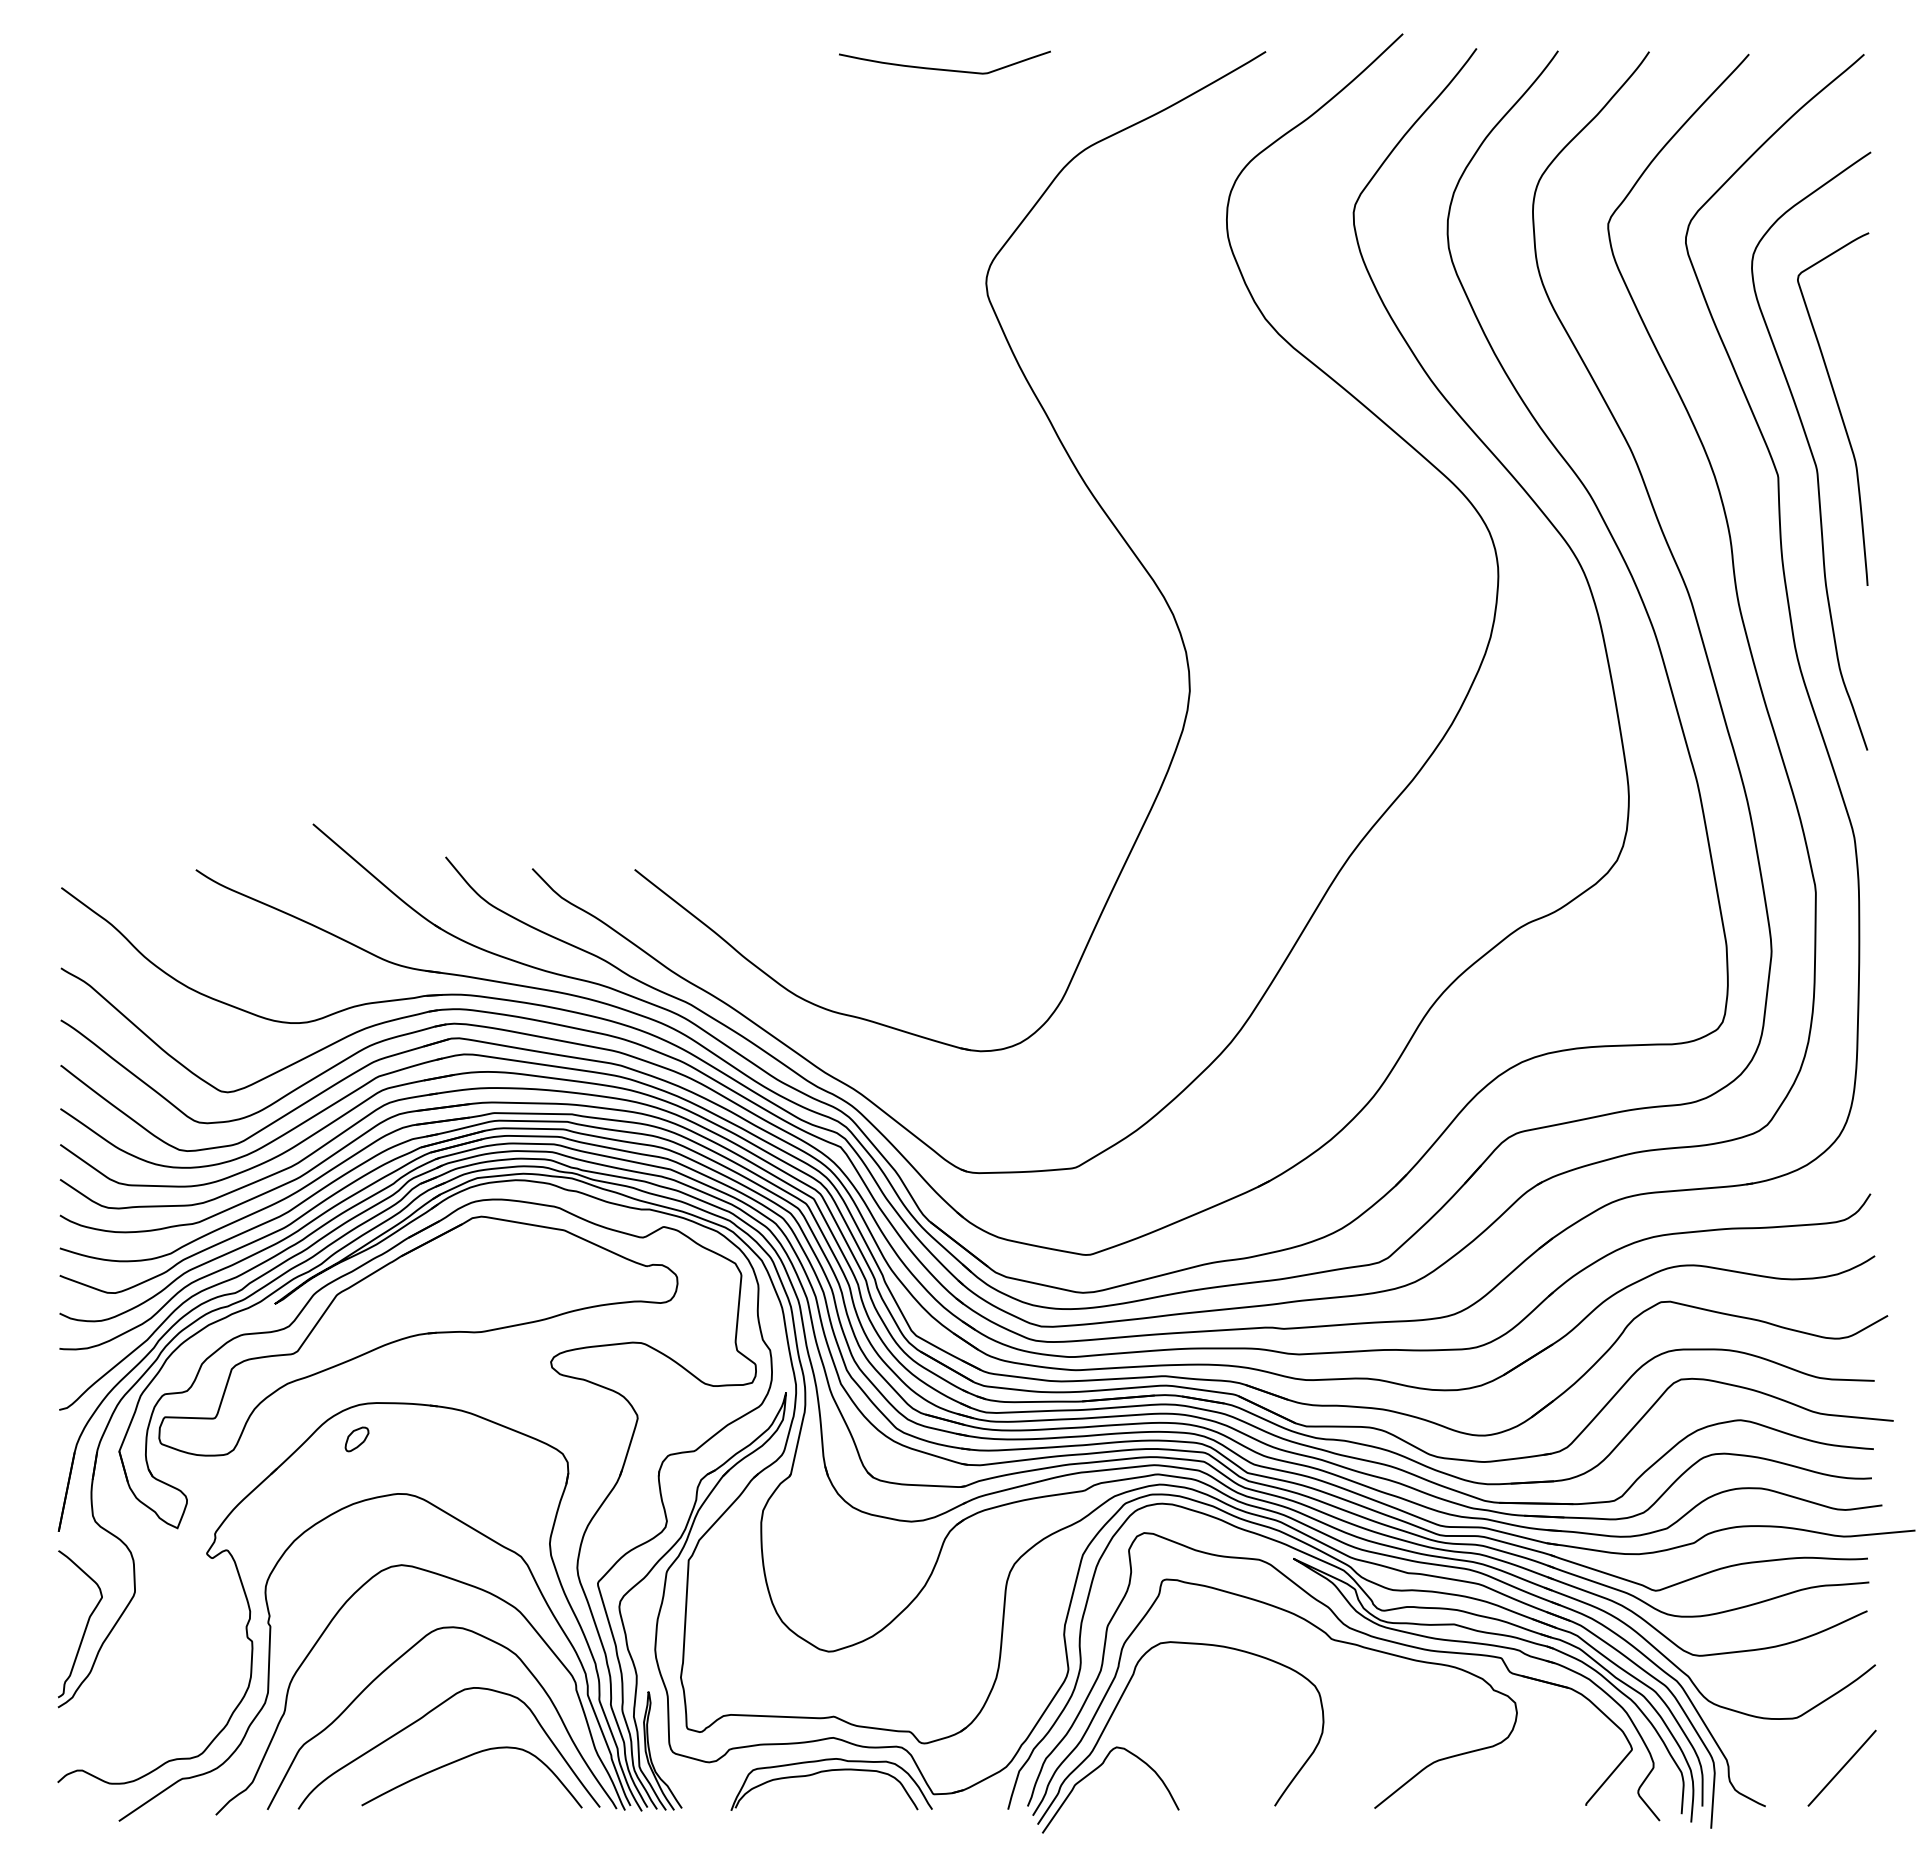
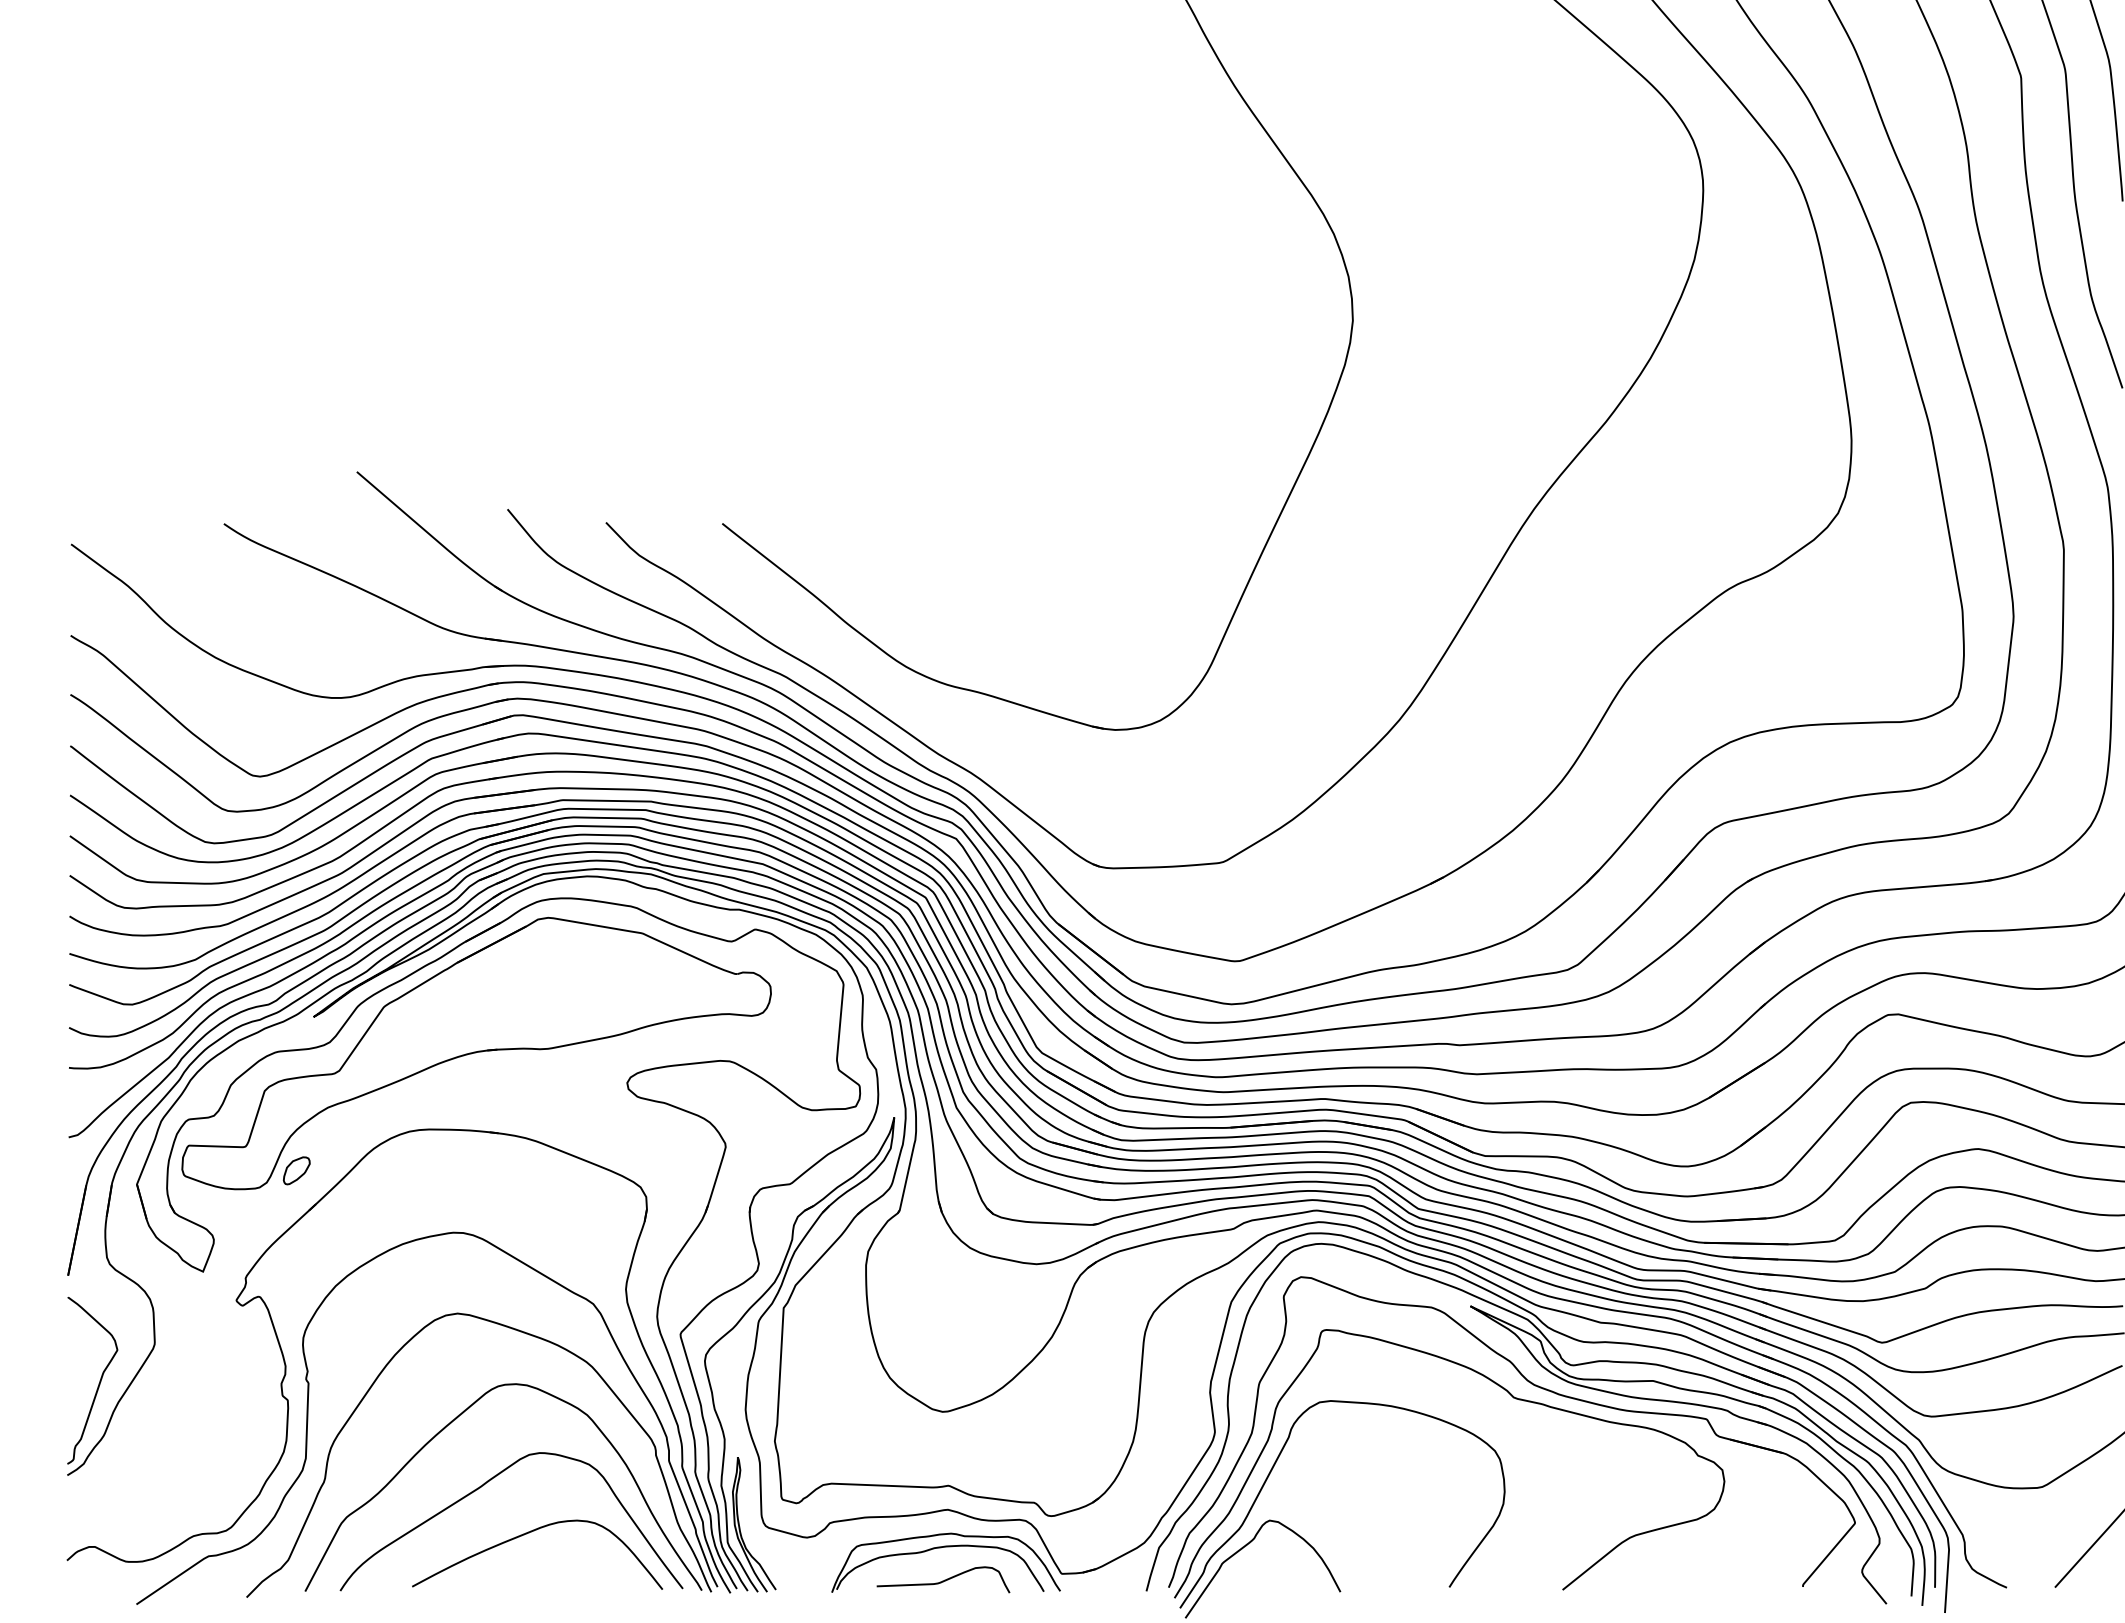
part: (356, 1439) -> (296, 1170), moved
curve: (829, 1799) -> (943, 1579), added

